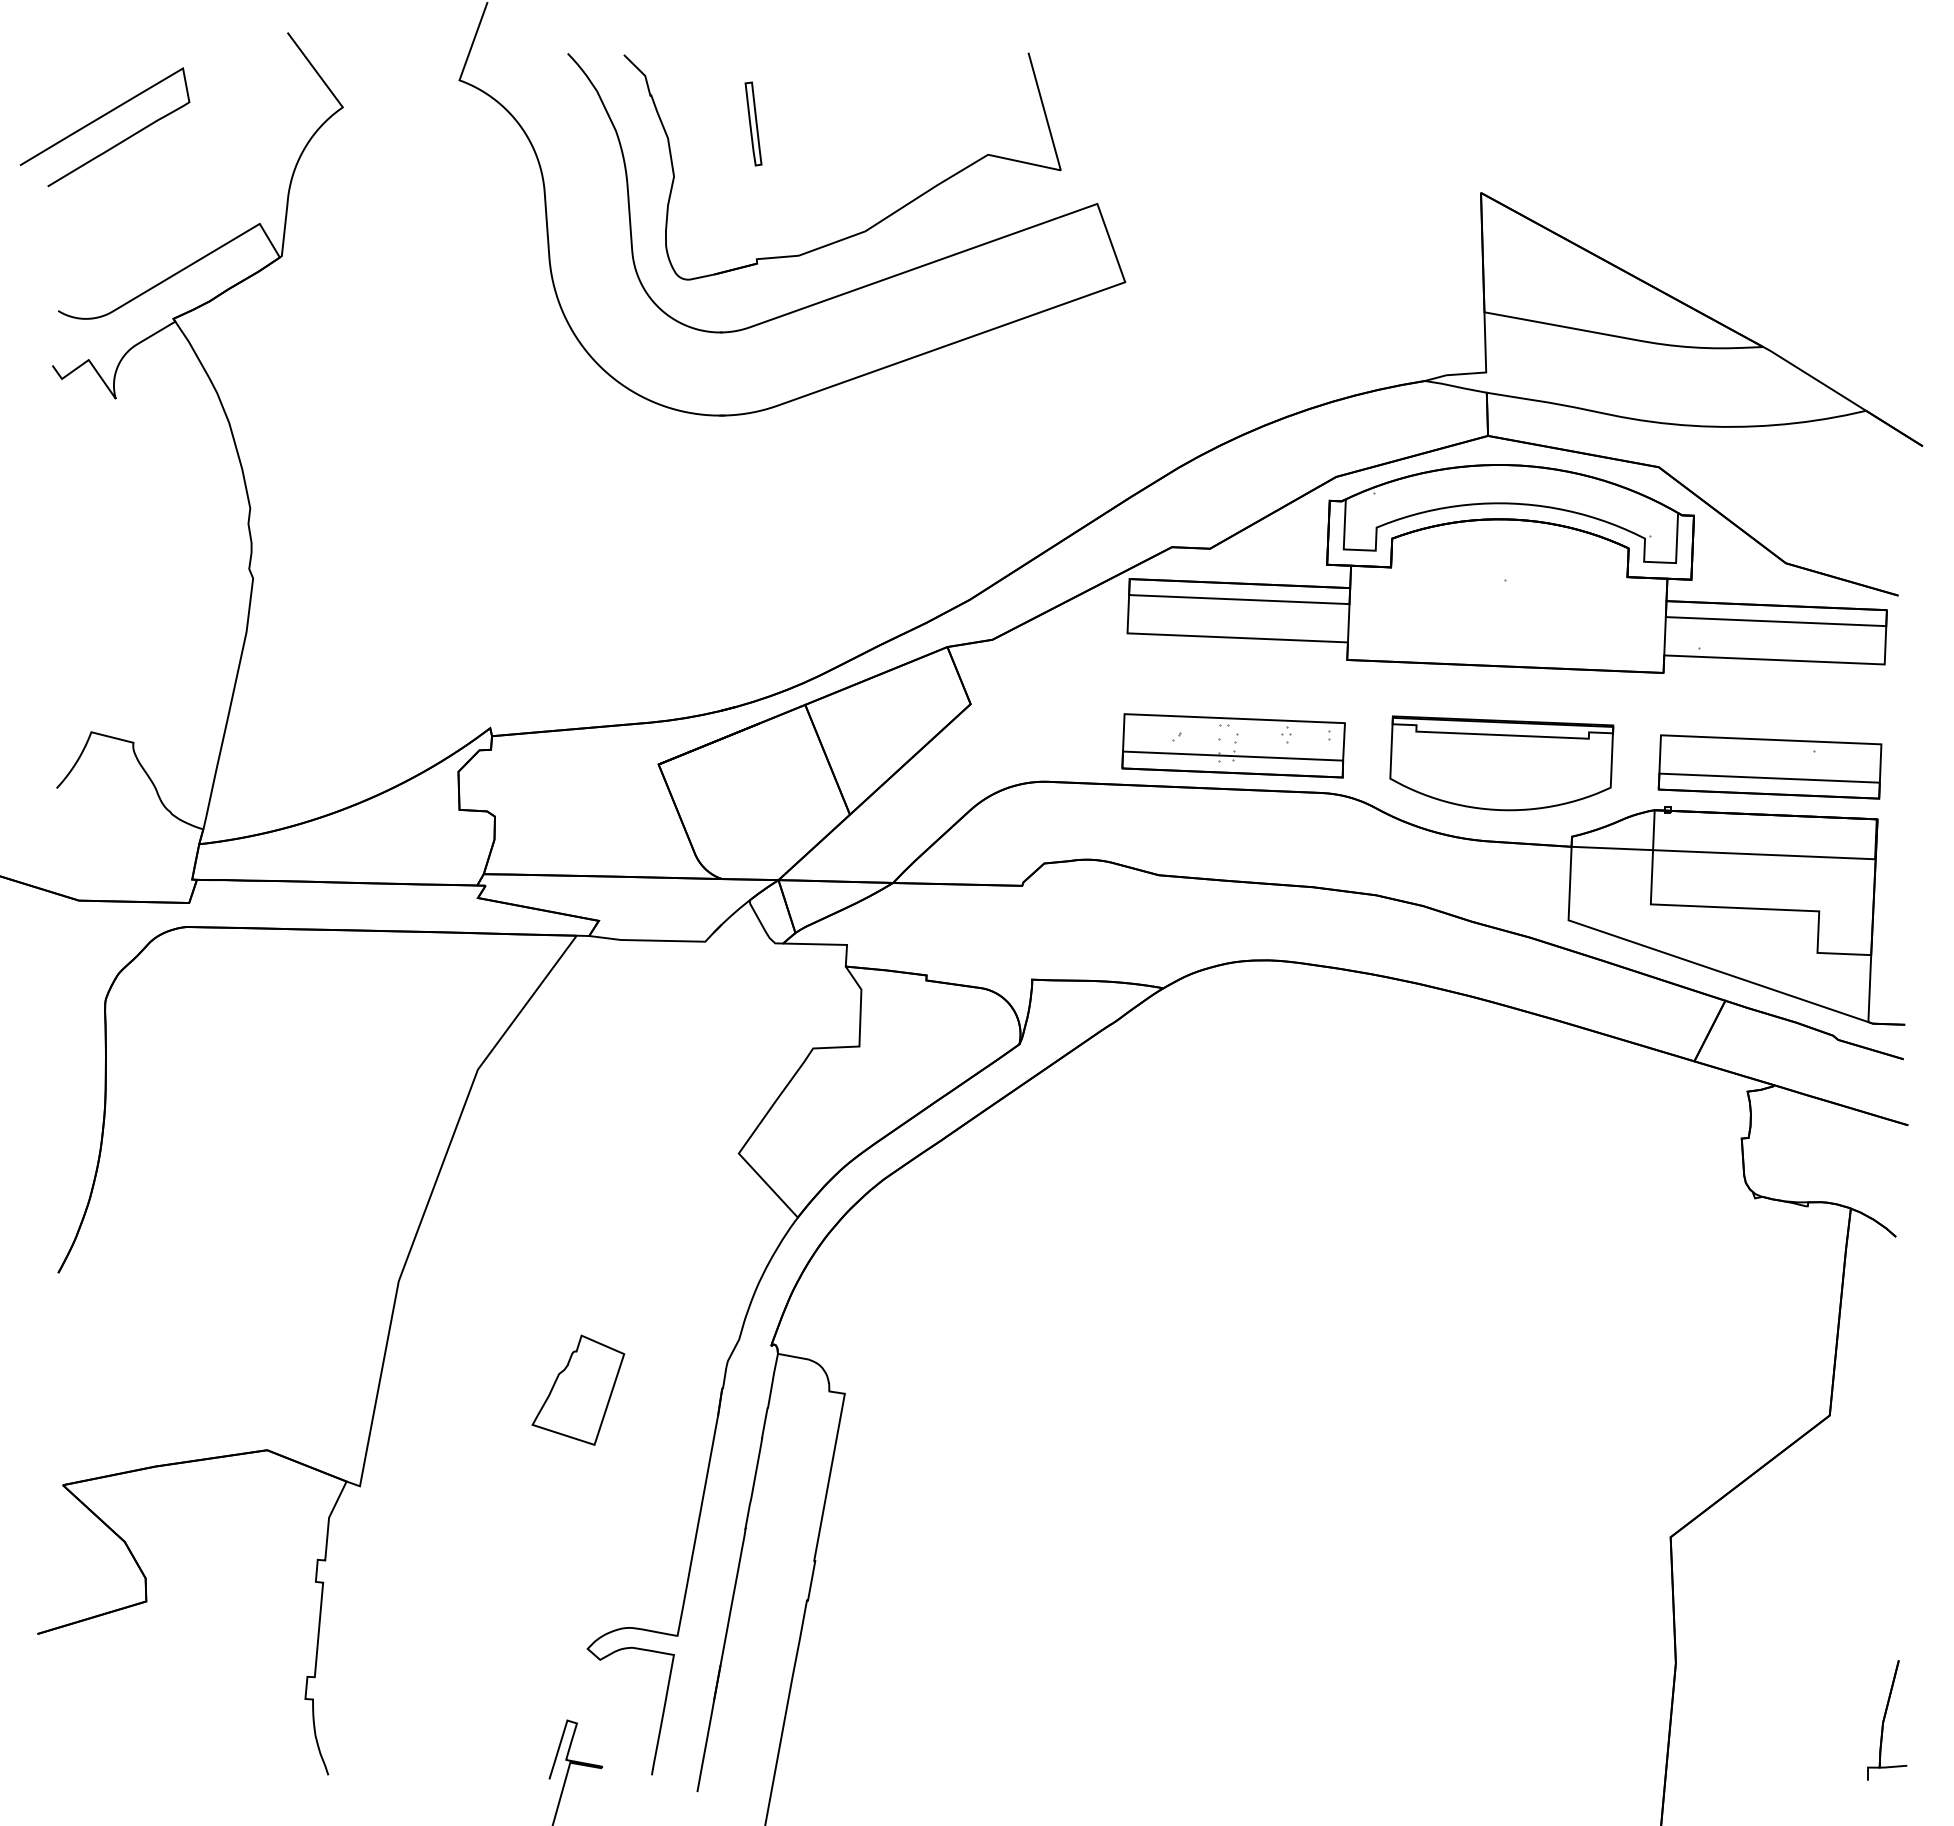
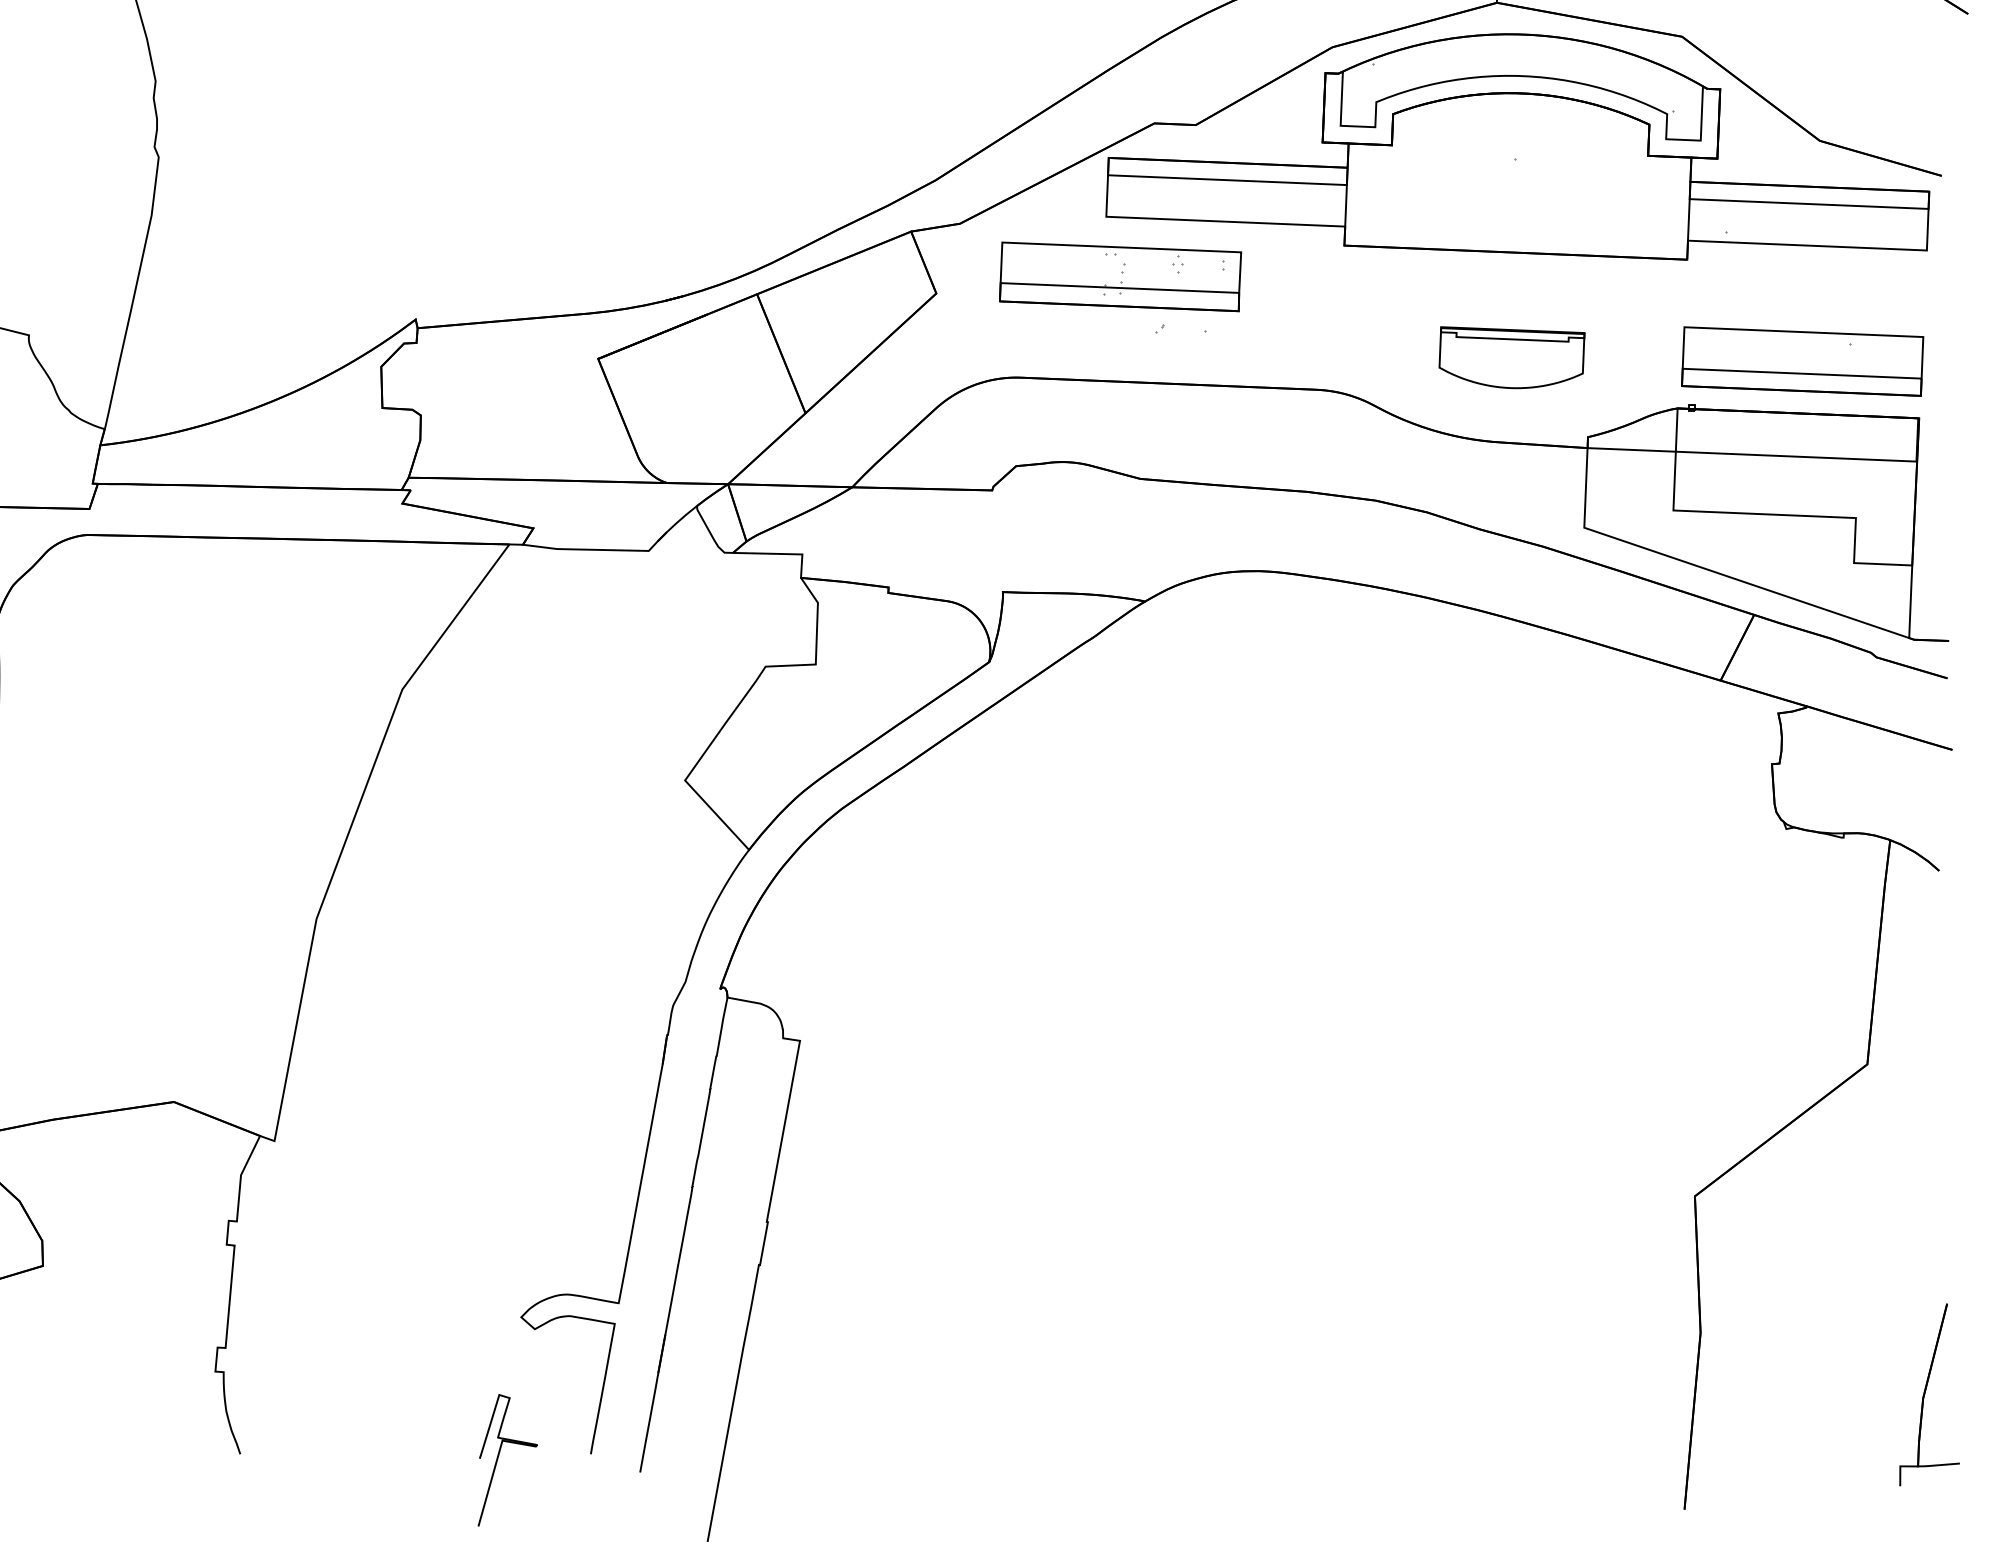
part: (1233, 745) -> (1120, 276), moved
part: (1501, 763) -> (1511, 357), size x0.6
part: (578, 1389) -> (511, 1036), removed
part: (1887, 1720) -> (1929, 1394), size x1.4

